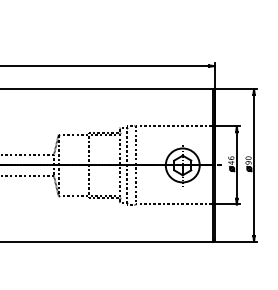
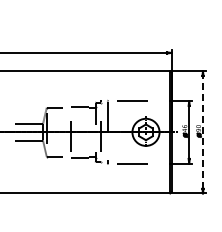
line: (253, 164) -> (202, 131), solid -> dashed

